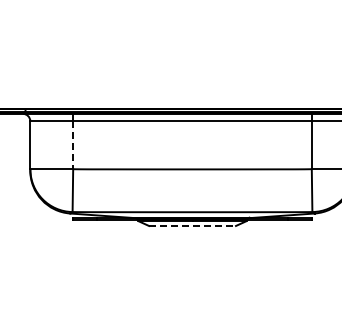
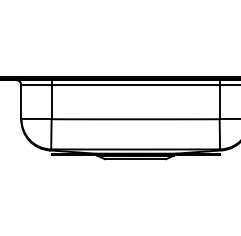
line: (73, 145) -> (51, 102), dashed -> solid
line: (193, 225) -> (136, 158), dashed -> solid

